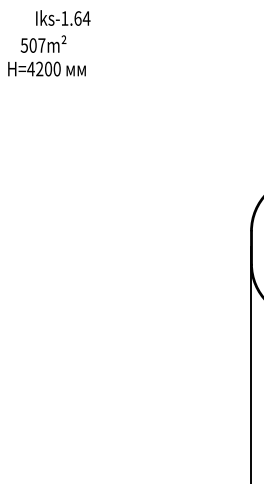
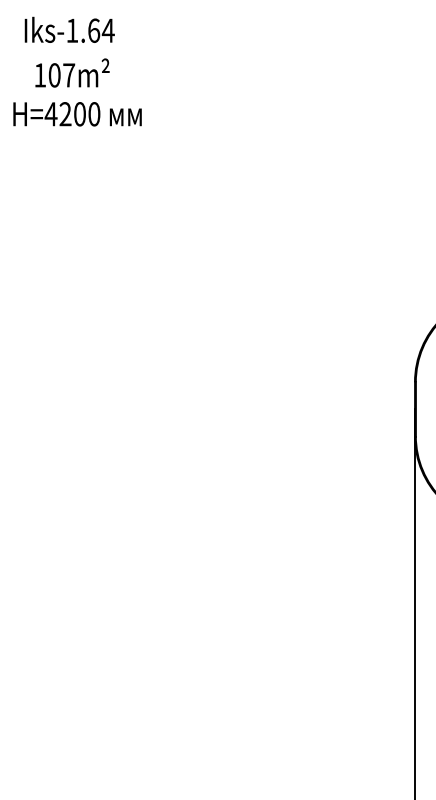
text: (63, 17) -> (70, 29), moved
text: (23, 45) -> (38, 75), 507m² -> 107m²

